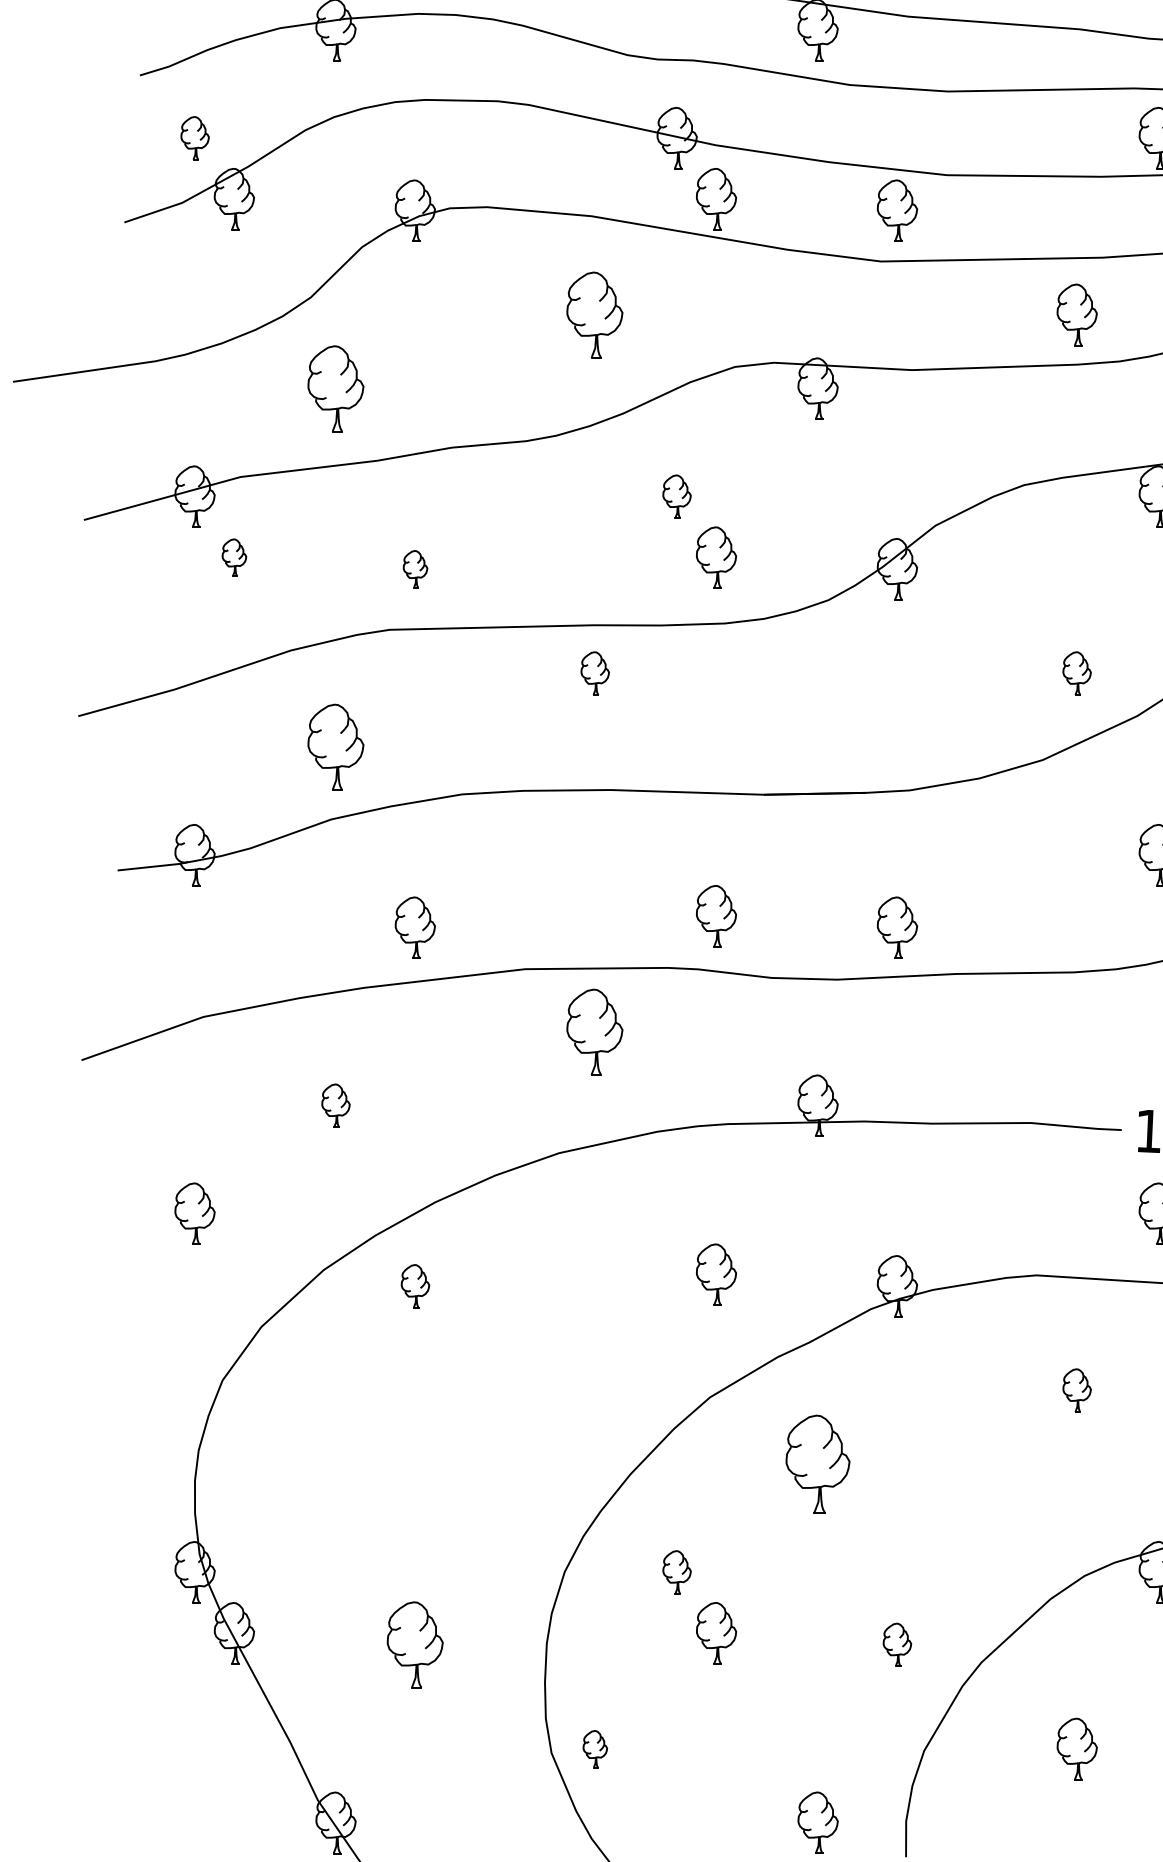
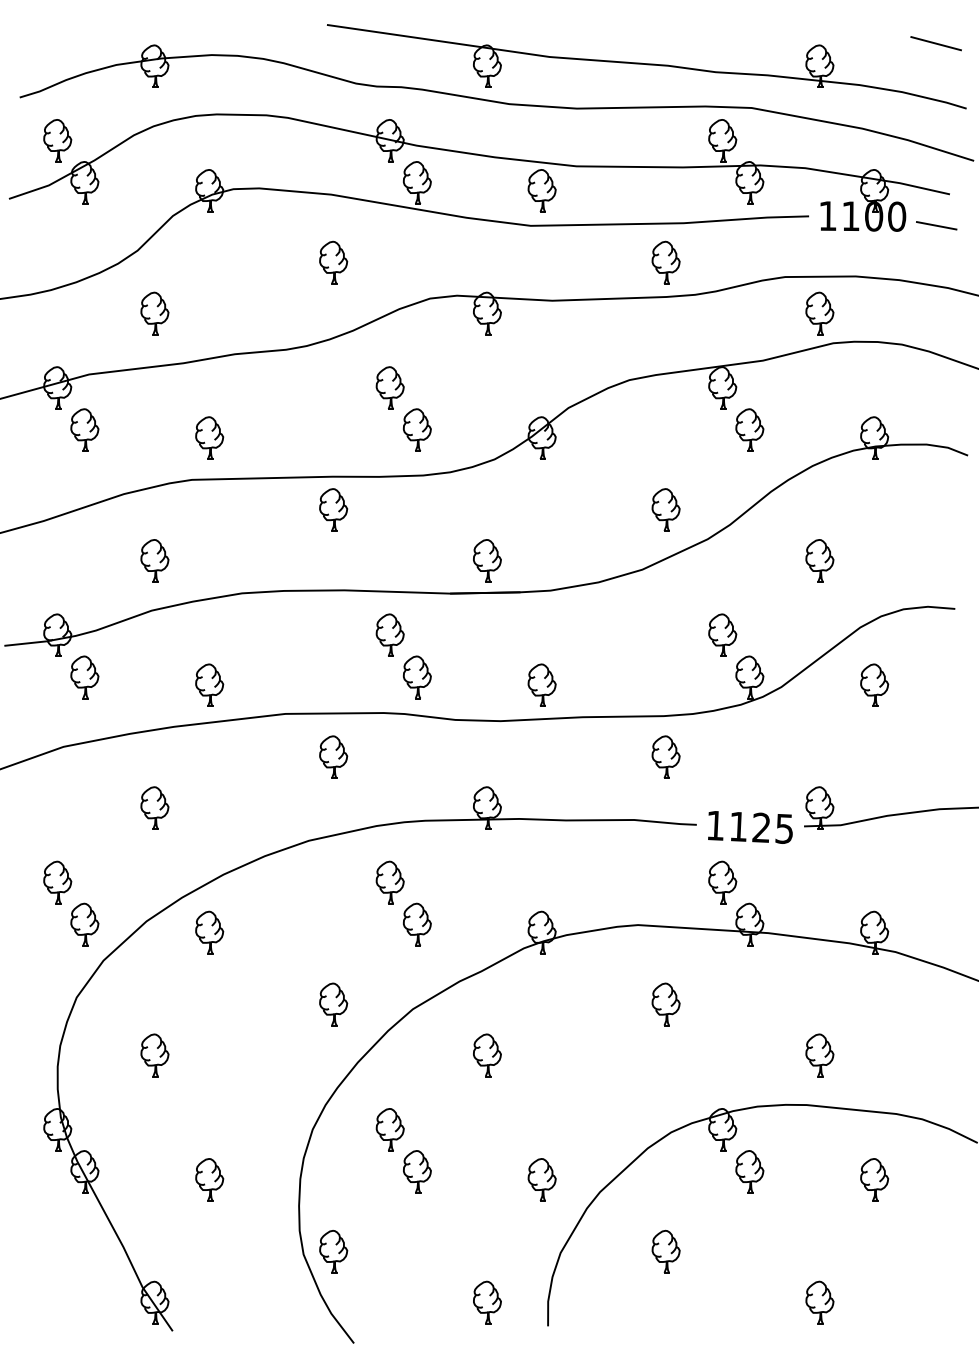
part: (194, 137) -> (57, 140), size x1.43
part: (594, 314) -> (333, 262), size x0.71
part: (335, 388) -> (154, 313), size x0.71
part: (676, 495) -> (389, 387), size x1.43
part: (233, 556) -> (84, 429), size x1.67
part: (415, 568) -> (209, 437), size x1.67
part: (594, 672) -> (333, 509), size x1.43
part: (1076, 672) -> (665, 509), size x1.43
part: (335, 746) -> (154, 560), size x0.71
part: (818, 746) -> (487, 560), added
part: (676, 854) -> (389, 634), added
part: (233, 916) -> (84, 677), added
part: (594, 1030) -> (333, 756), size x0.71
part: (1076, 1030) -> (665, 756), added
part: (335, 1104) -> (154, 807), size x1.43
part: (676, 1213) -> (389, 882), added
part: (233, 1274) -> (84, 924), added
part: (415, 1286) -> (209, 932), size x1.43
part: (594, 1390) -> (333, 1004), added
part: (1076, 1390) -> (665, 1004), size x1.43
part: (335, 1464) -> (154, 1055), added
part: (818, 1464) -> (487, 1055), size x0.62
part: (676, 1571) -> (389, 1129), size x1.43
part: (415, 1644) -> (209, 1179), size x0.71
part: (896, 1644) -> (541, 1179), size x1.43
part: (594, 1748) -> (333, 1251), size x1.67

